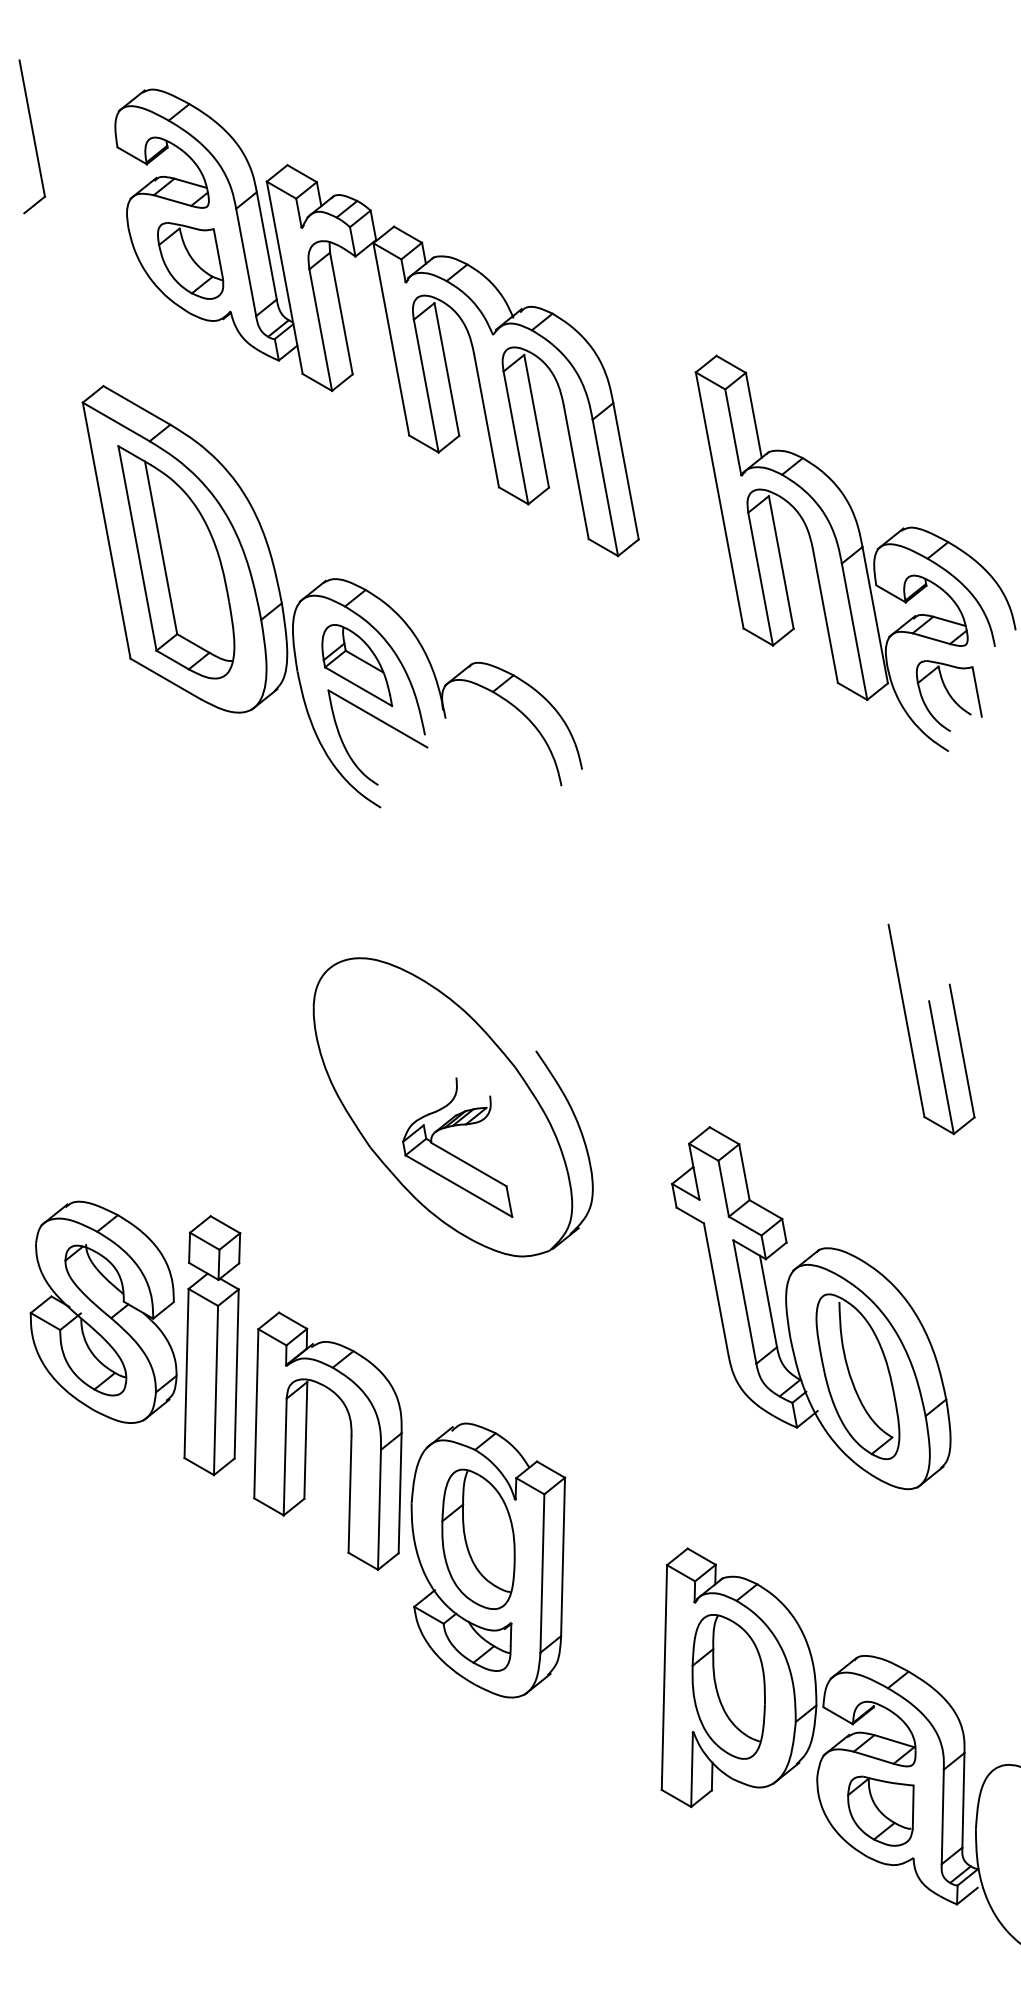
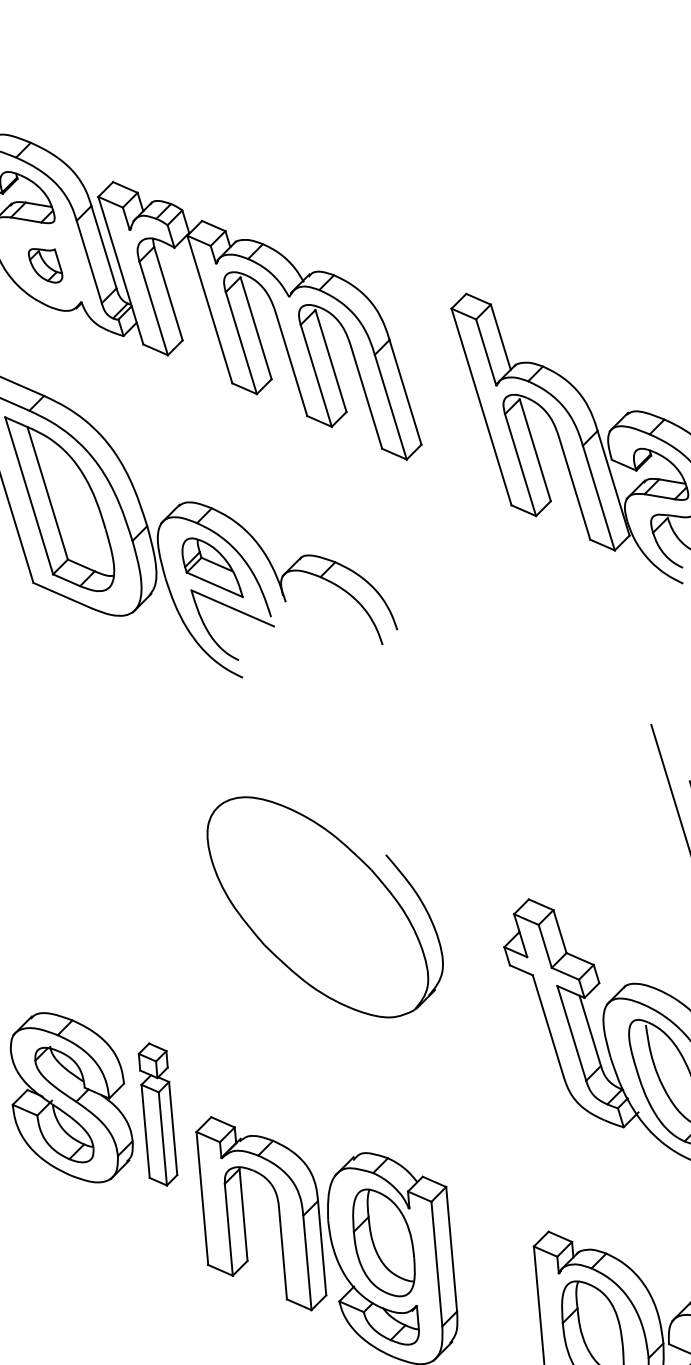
part: (190, 260) -> (45, 265), size x0.6
part: (453, 1154) -> (330, 943), removed
part: (212, 1345) -> (158, 1114), size x0.7
part: (306, 1440) -> (244, 1215), moved

